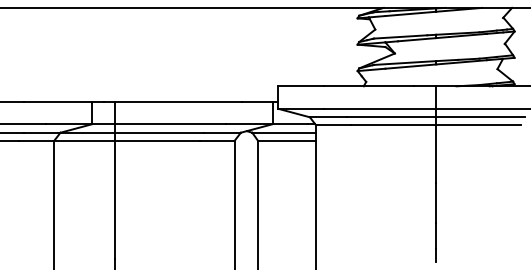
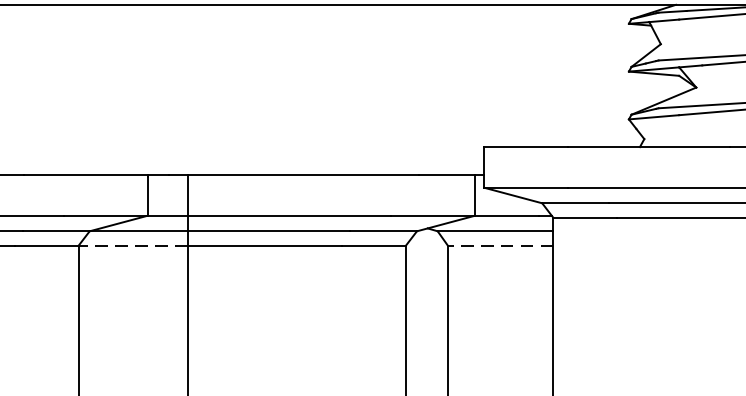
line: (84, 140) -> (133, 245), solid -> dashed
line: (286, 140) -> (499, 245), solid -> dashed

